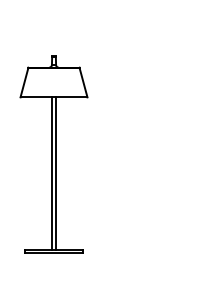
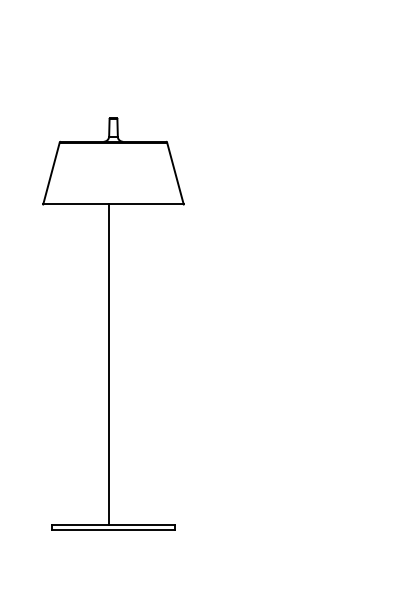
line: (56, 173) -> (118, 364), removed

